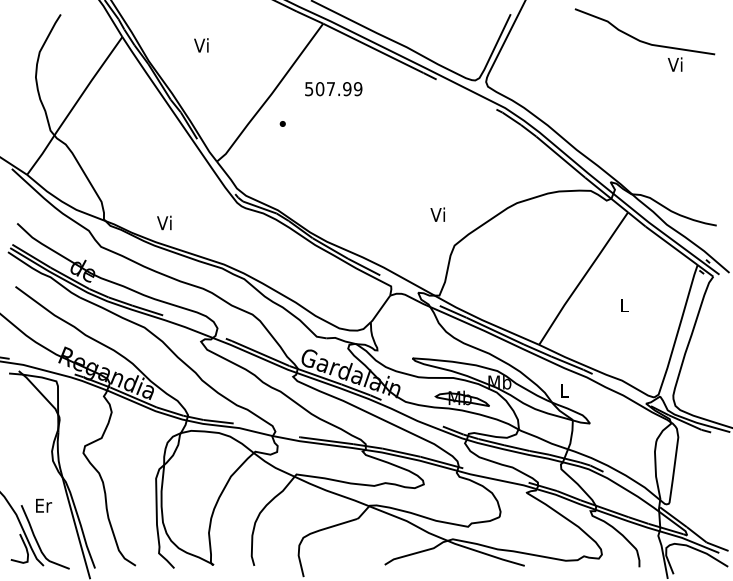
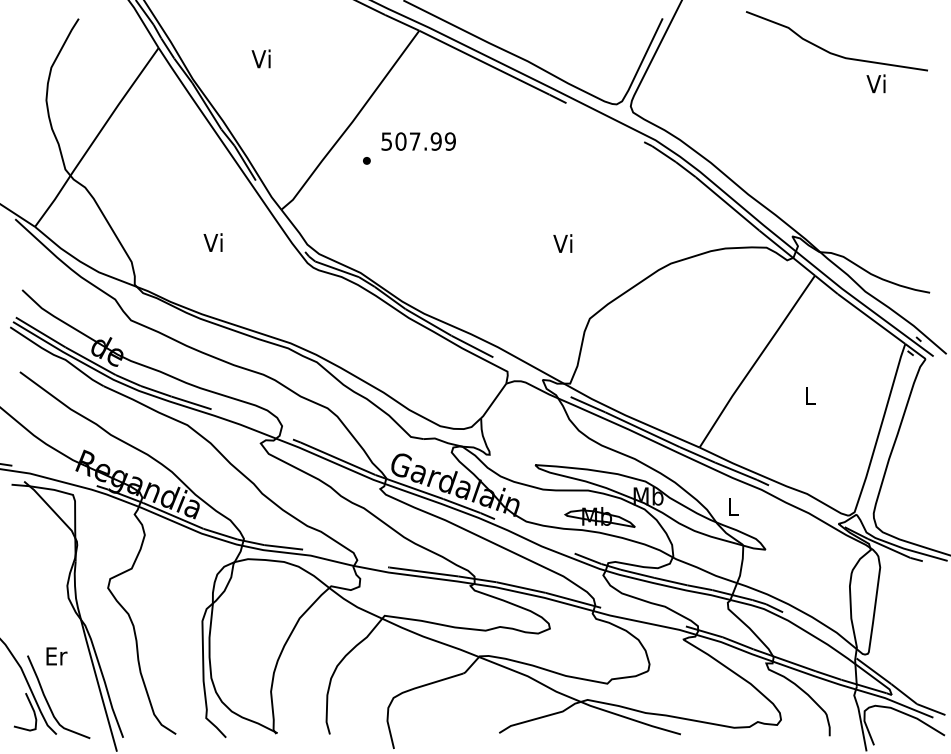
text: (333, 89) -> (418, 142), moved
text: (437, 214) -> (562, 243), moved
text: (164, 222) -> (213, 242), moved

